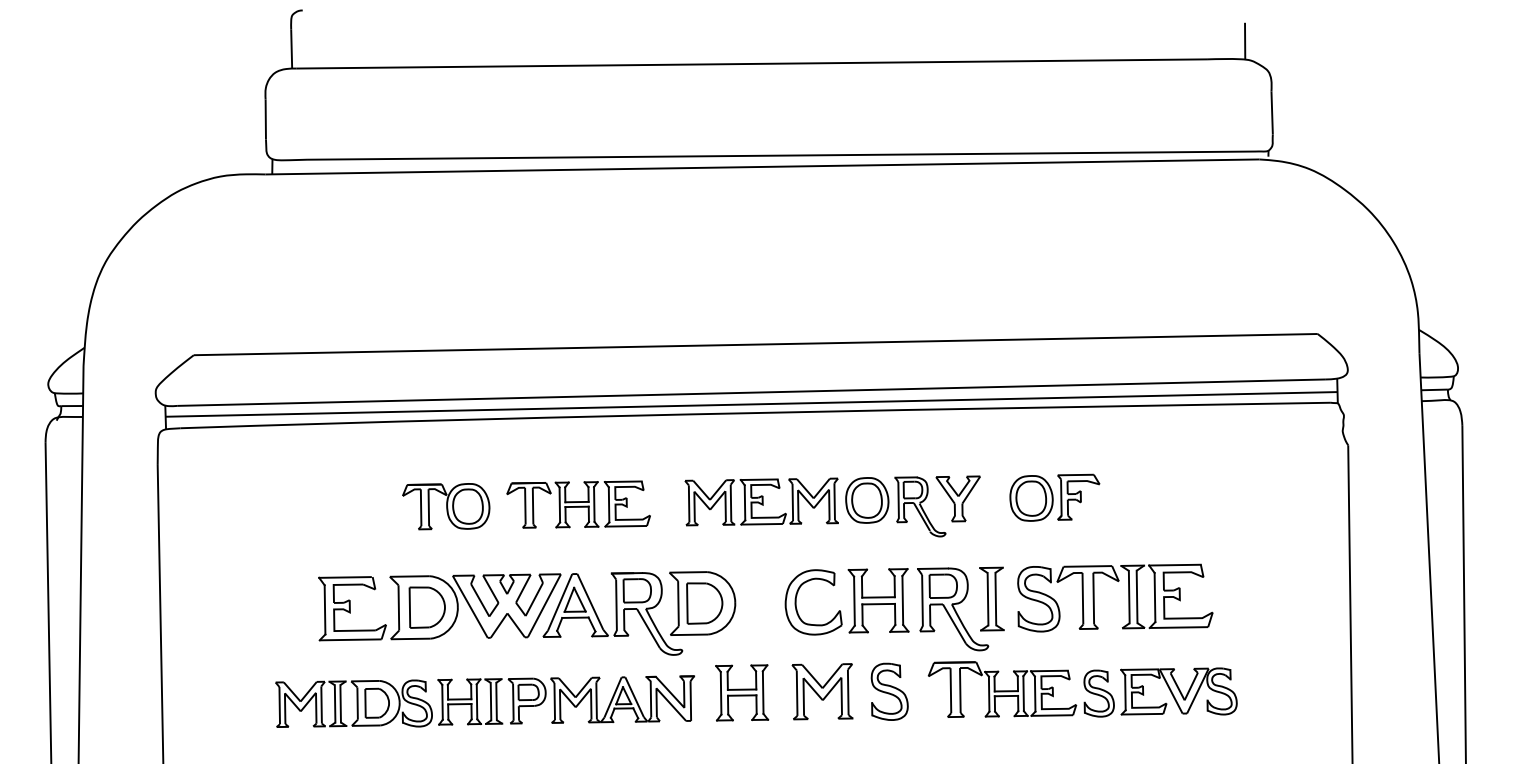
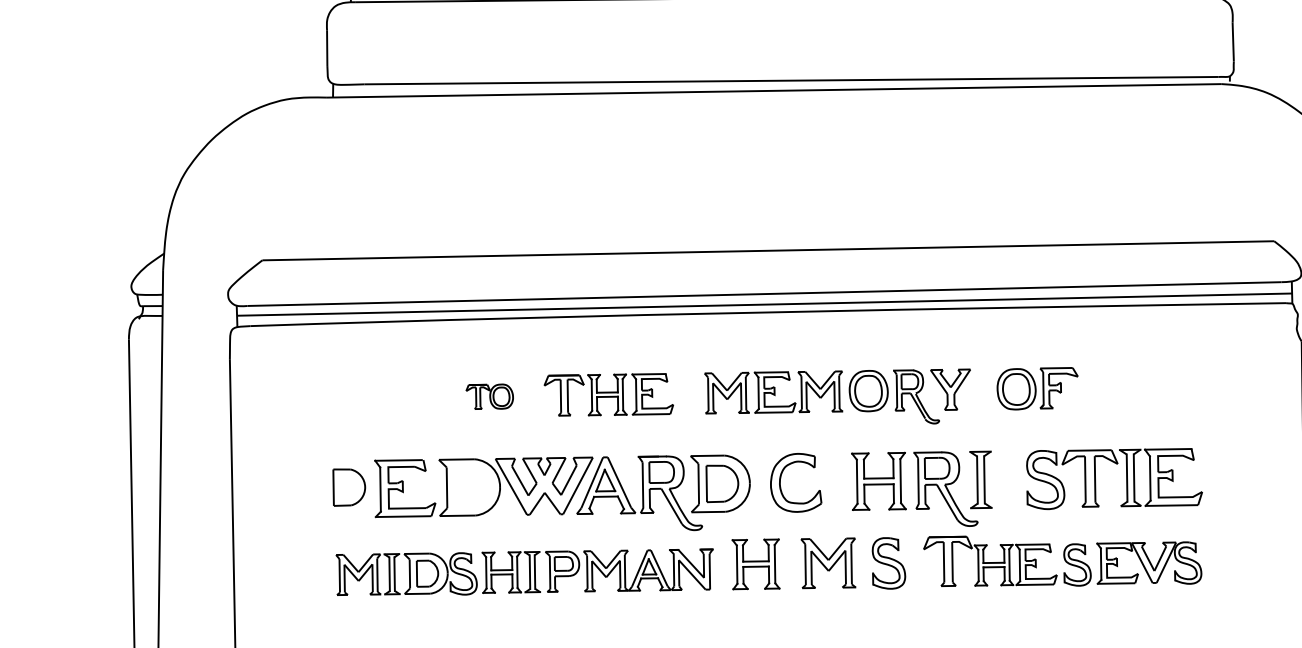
part: (446, 506) -> (489, 396), size x0.6
part: (1128, 597) -> (1126, 478), moved
part: (796, 602) -> (780, 482), moved
part: (426, 607) -> (348, 487), moved

